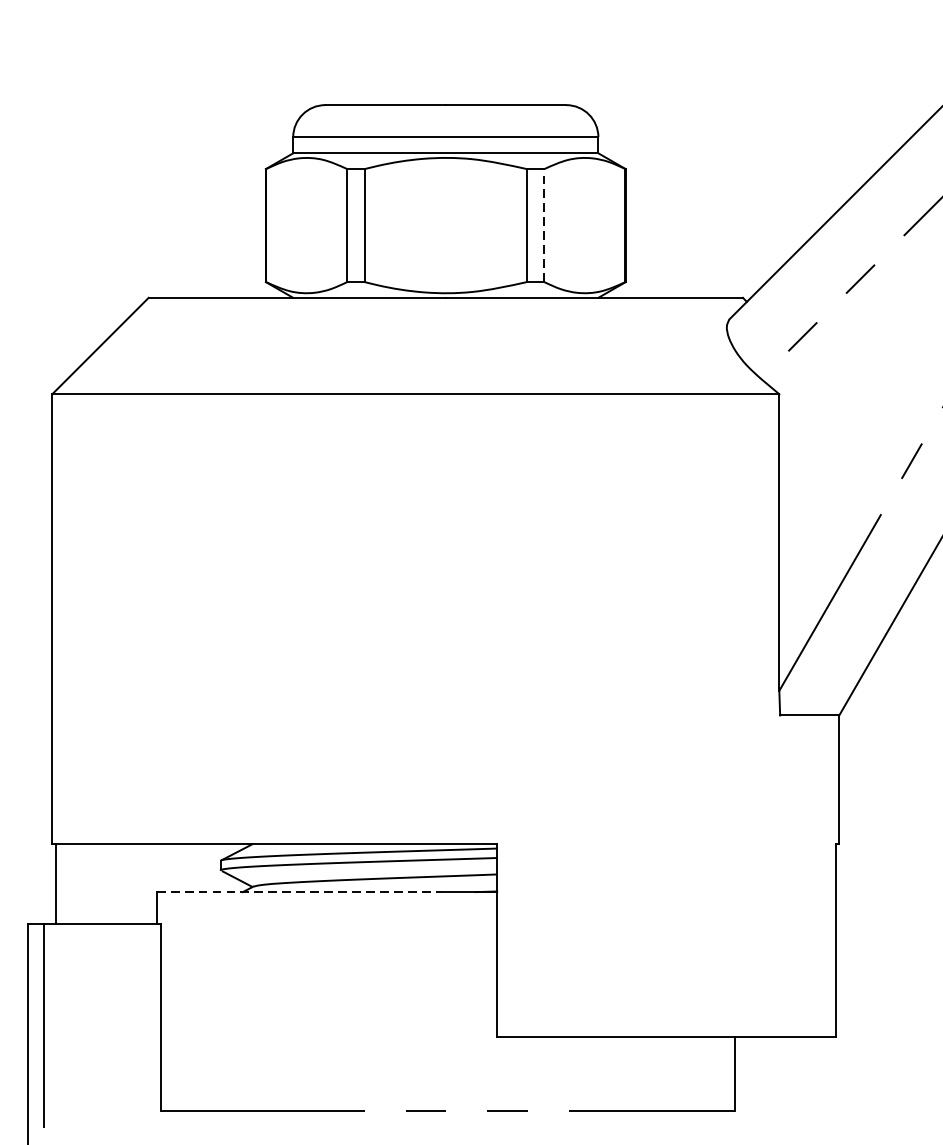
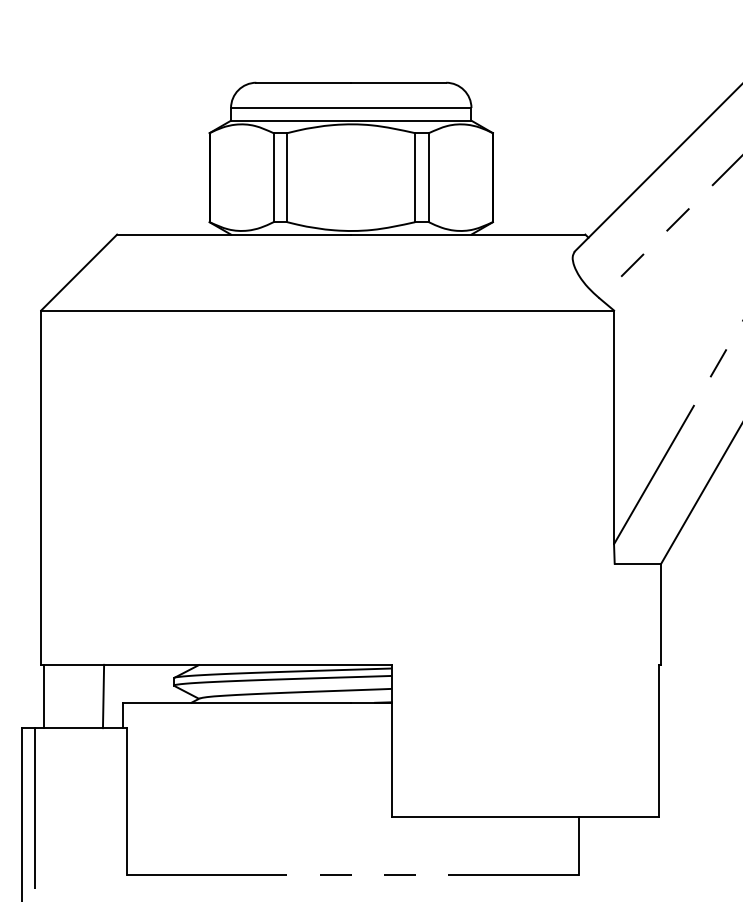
line: (543, 225) -> (428, 177), dashed -> solid
line: (131, 884) -> (103, 696), added
line: (301, 891) -> (237, 702), dashed -> solid

